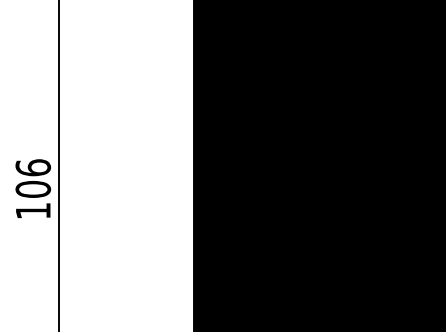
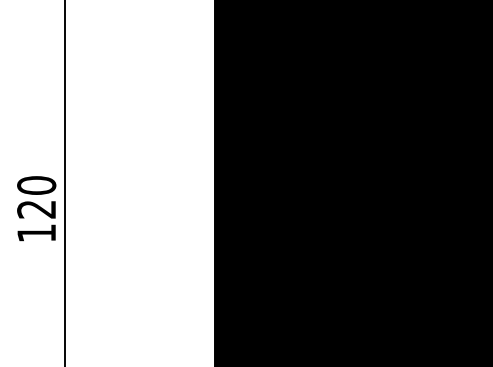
text: (33, 178) -> (36, 197), 106 -> 120

